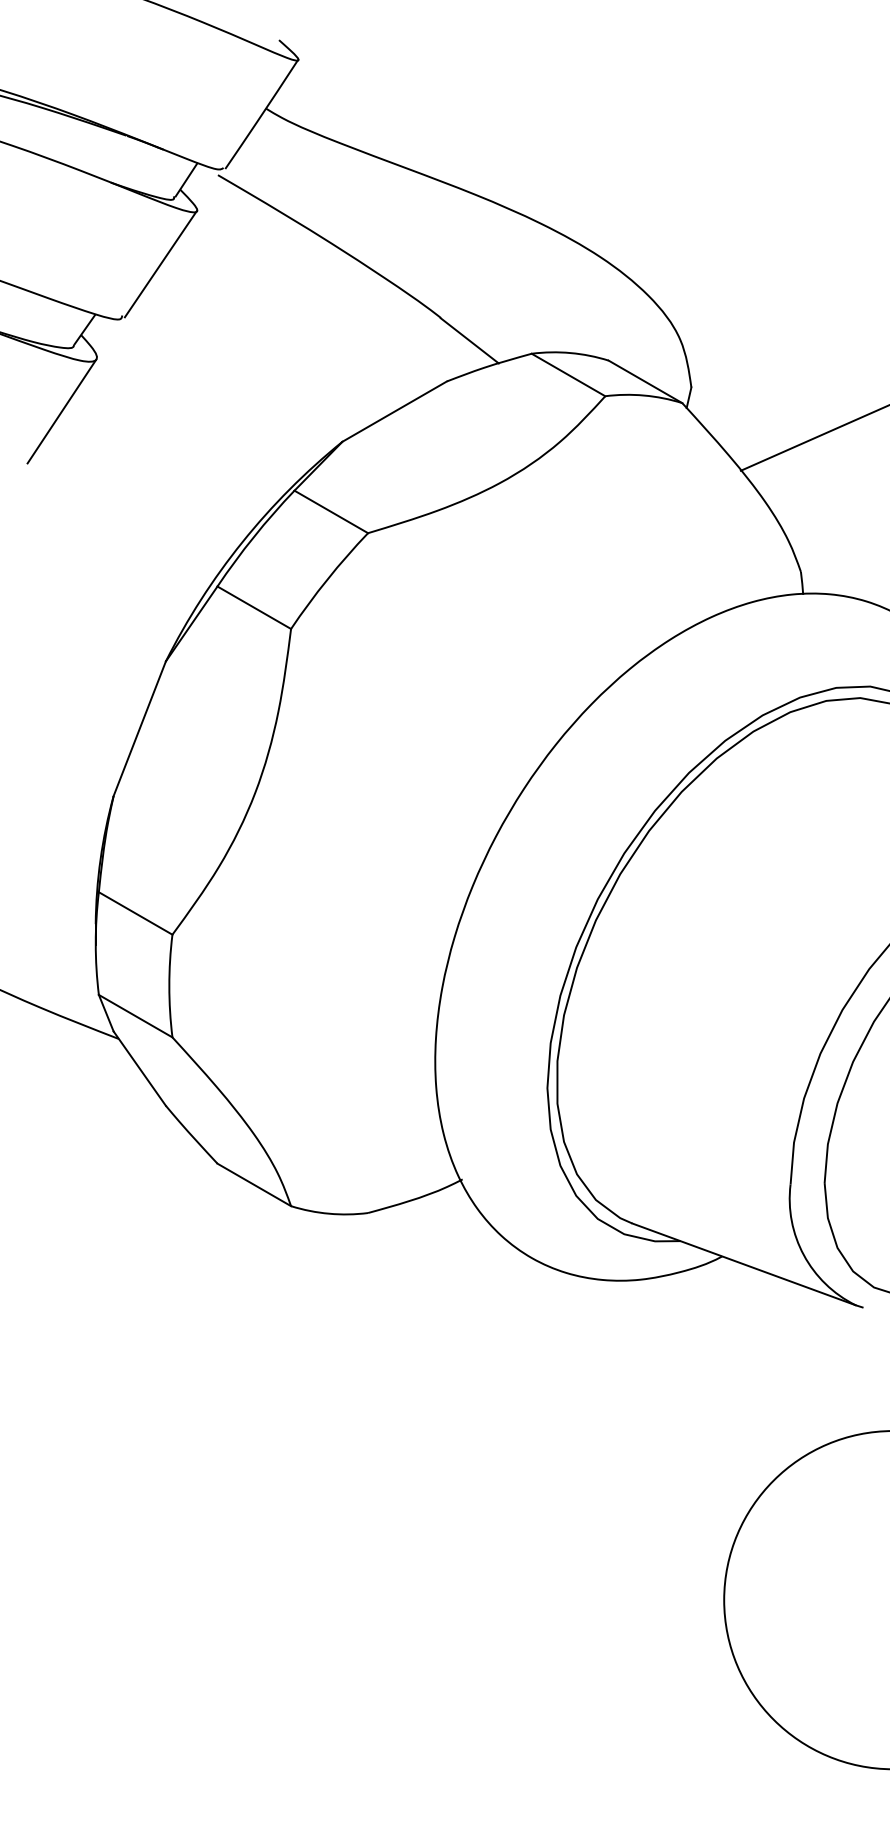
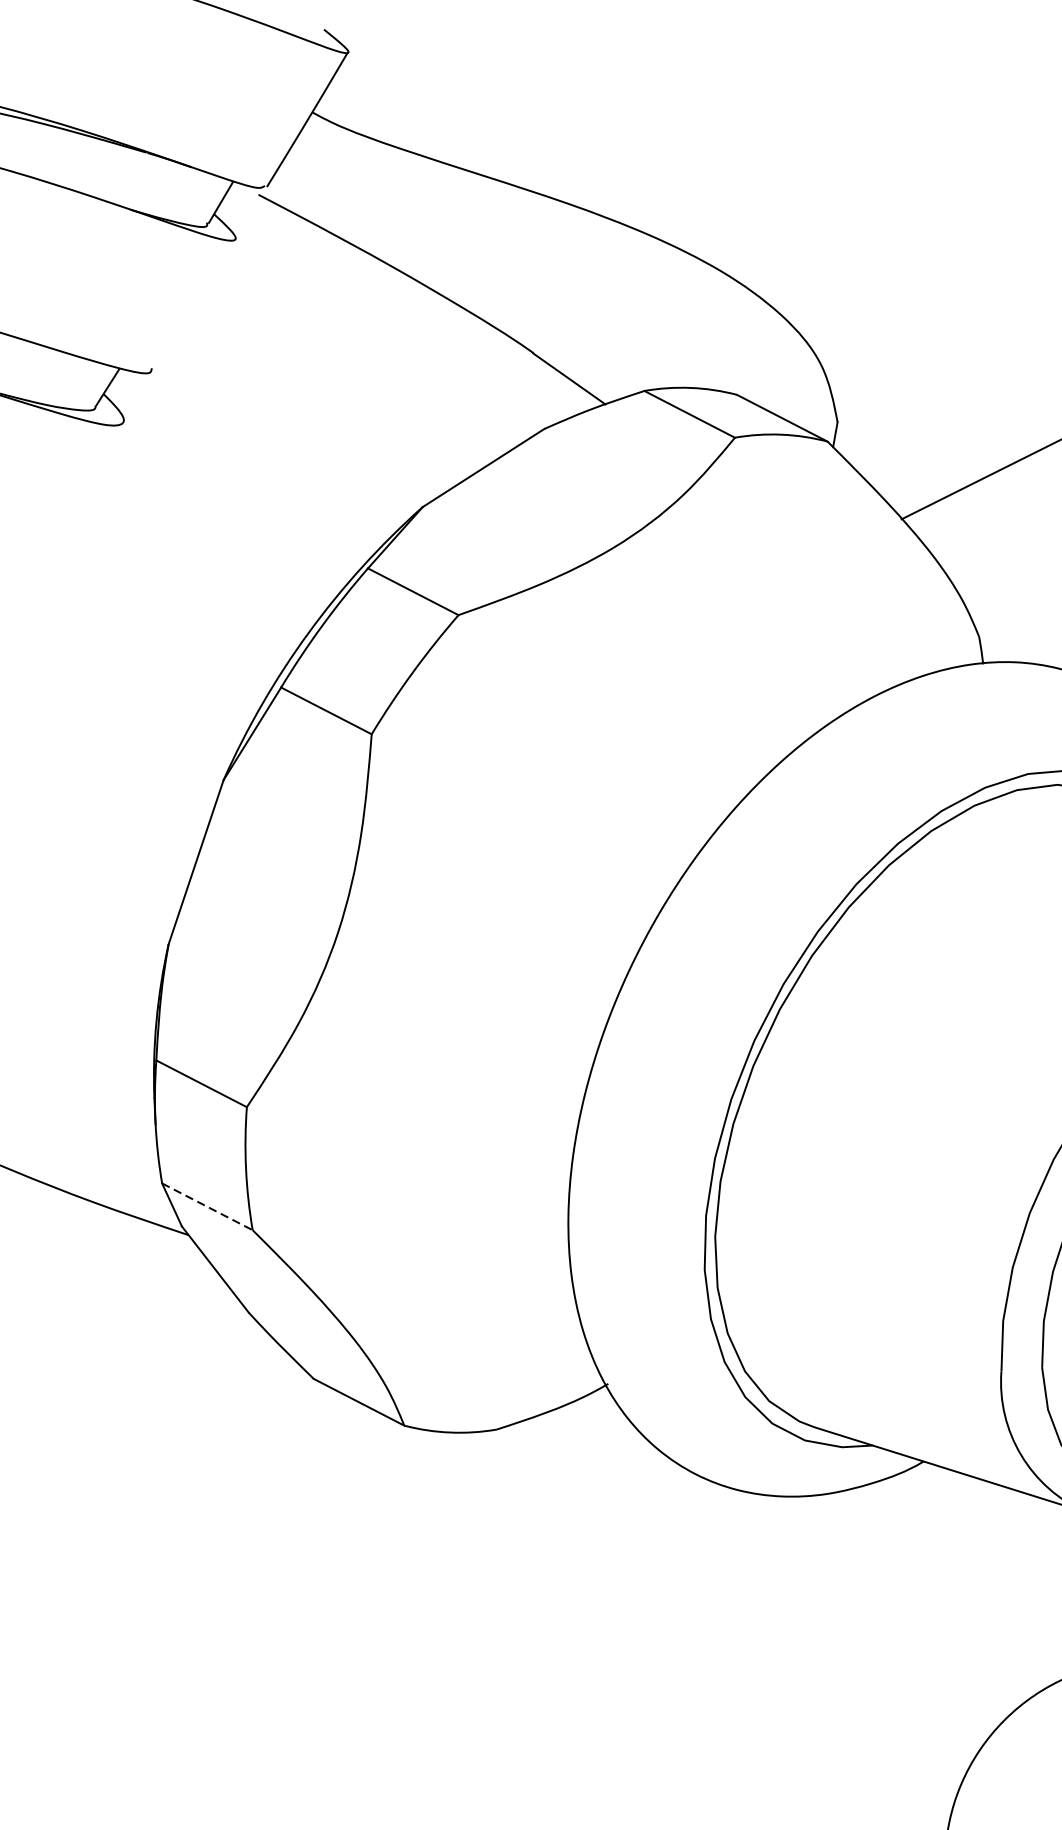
line: (160, 264) -> (194, 305), removed
line: (61, 411) -> (84, 486), removed
line: (136, 1016) -> (208, 1207), solid -> dashed

